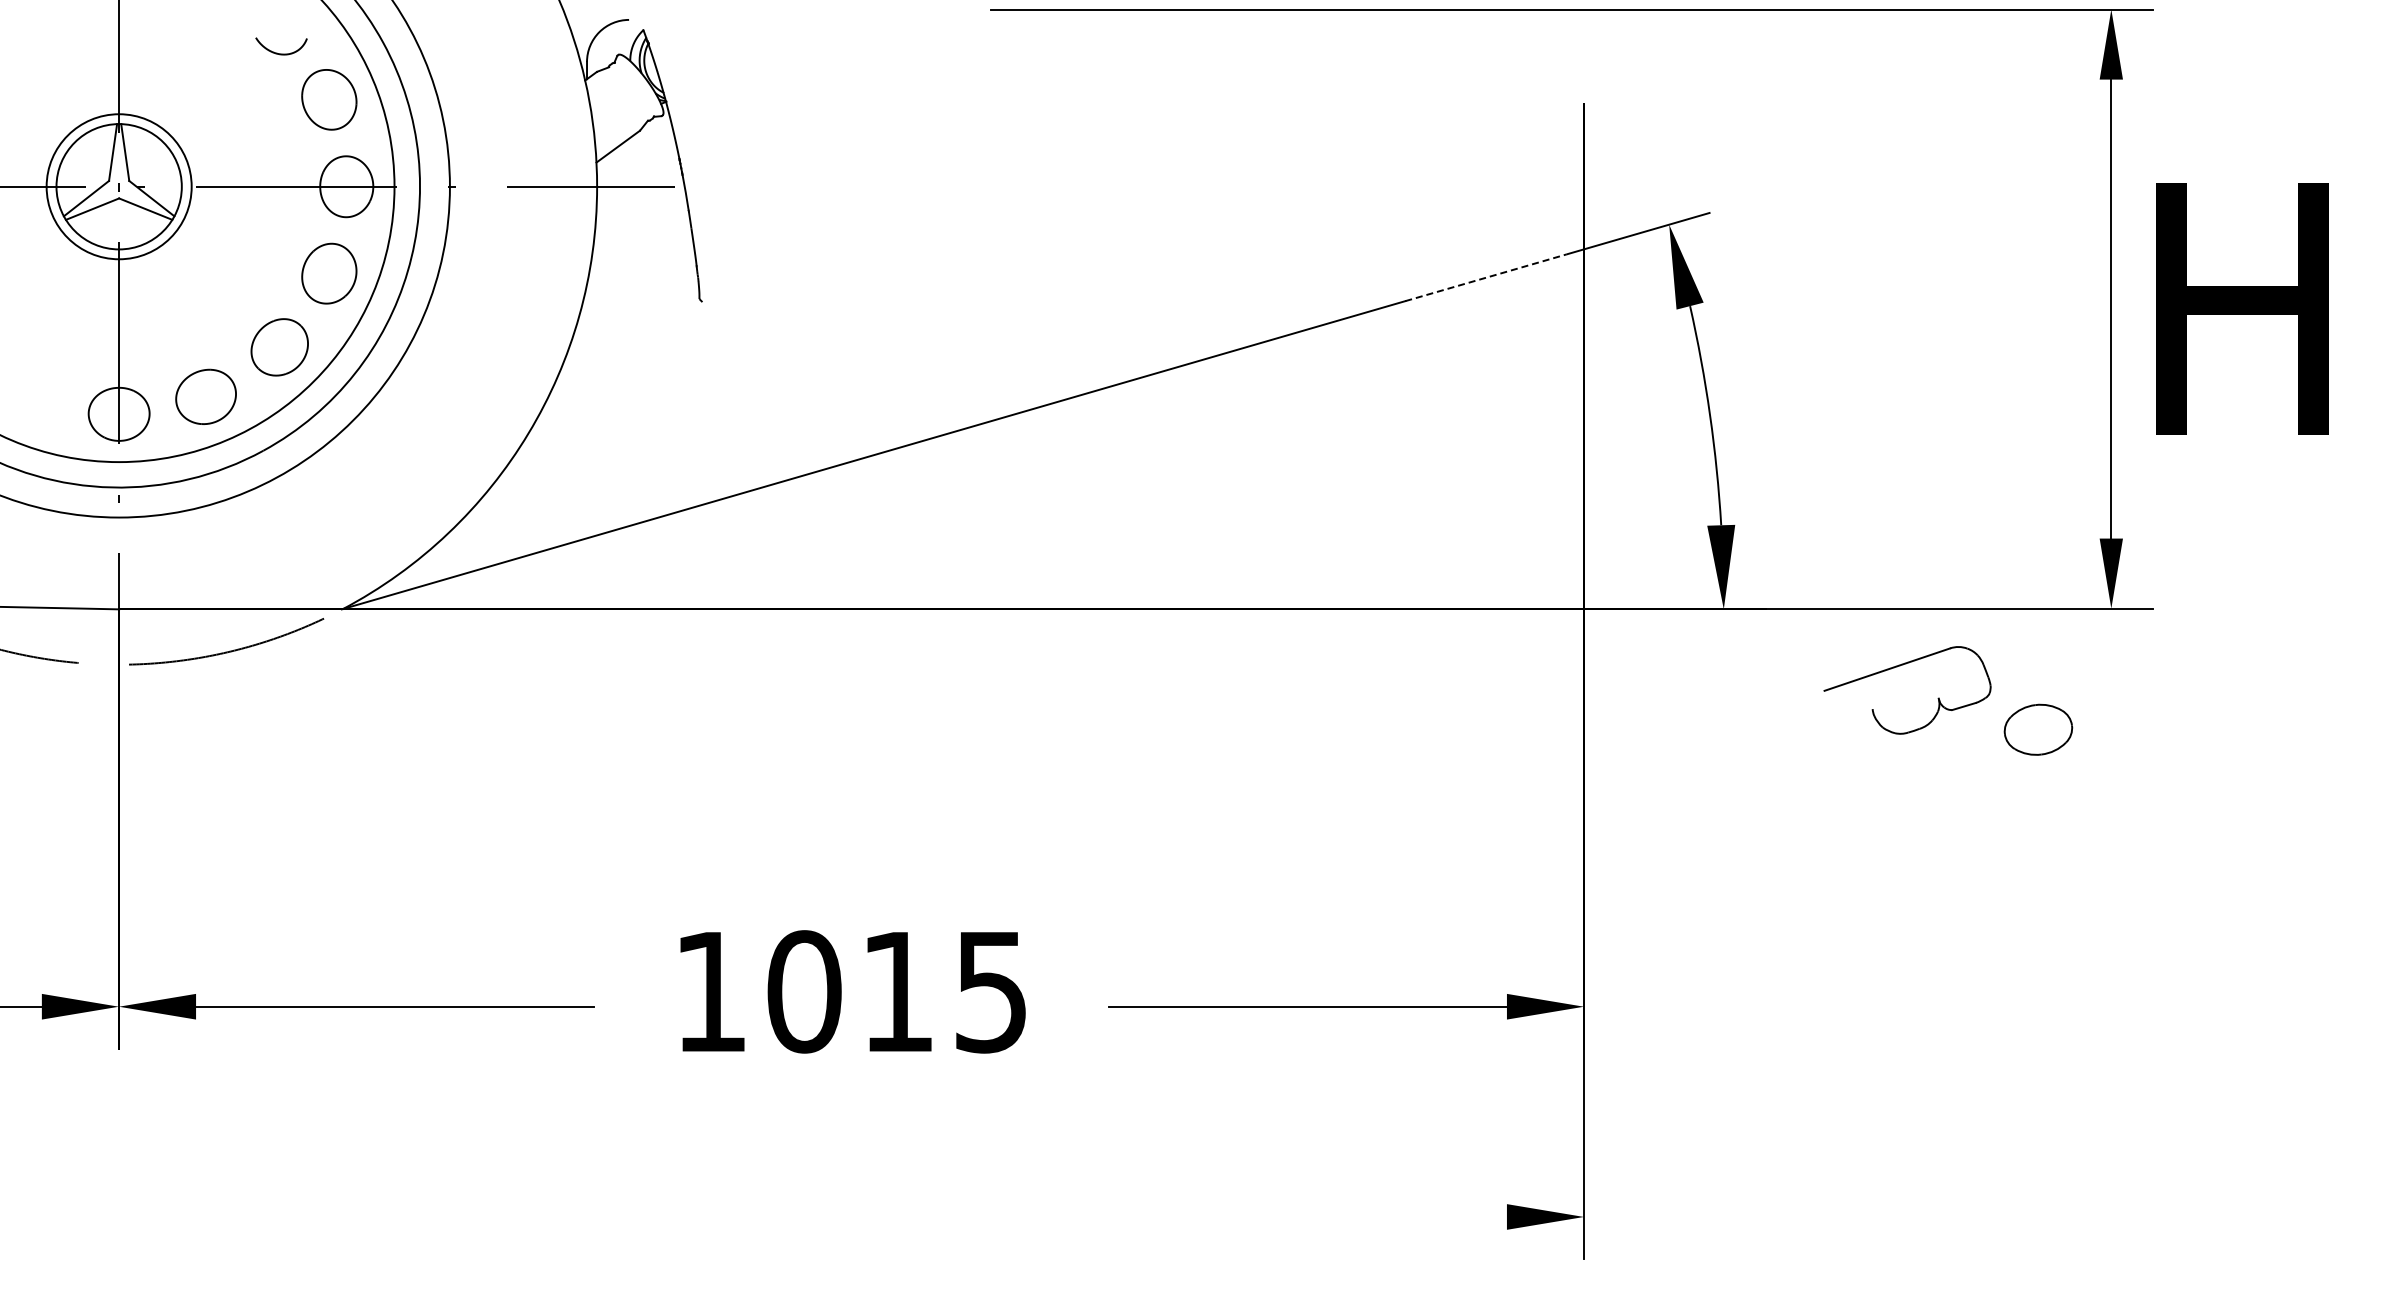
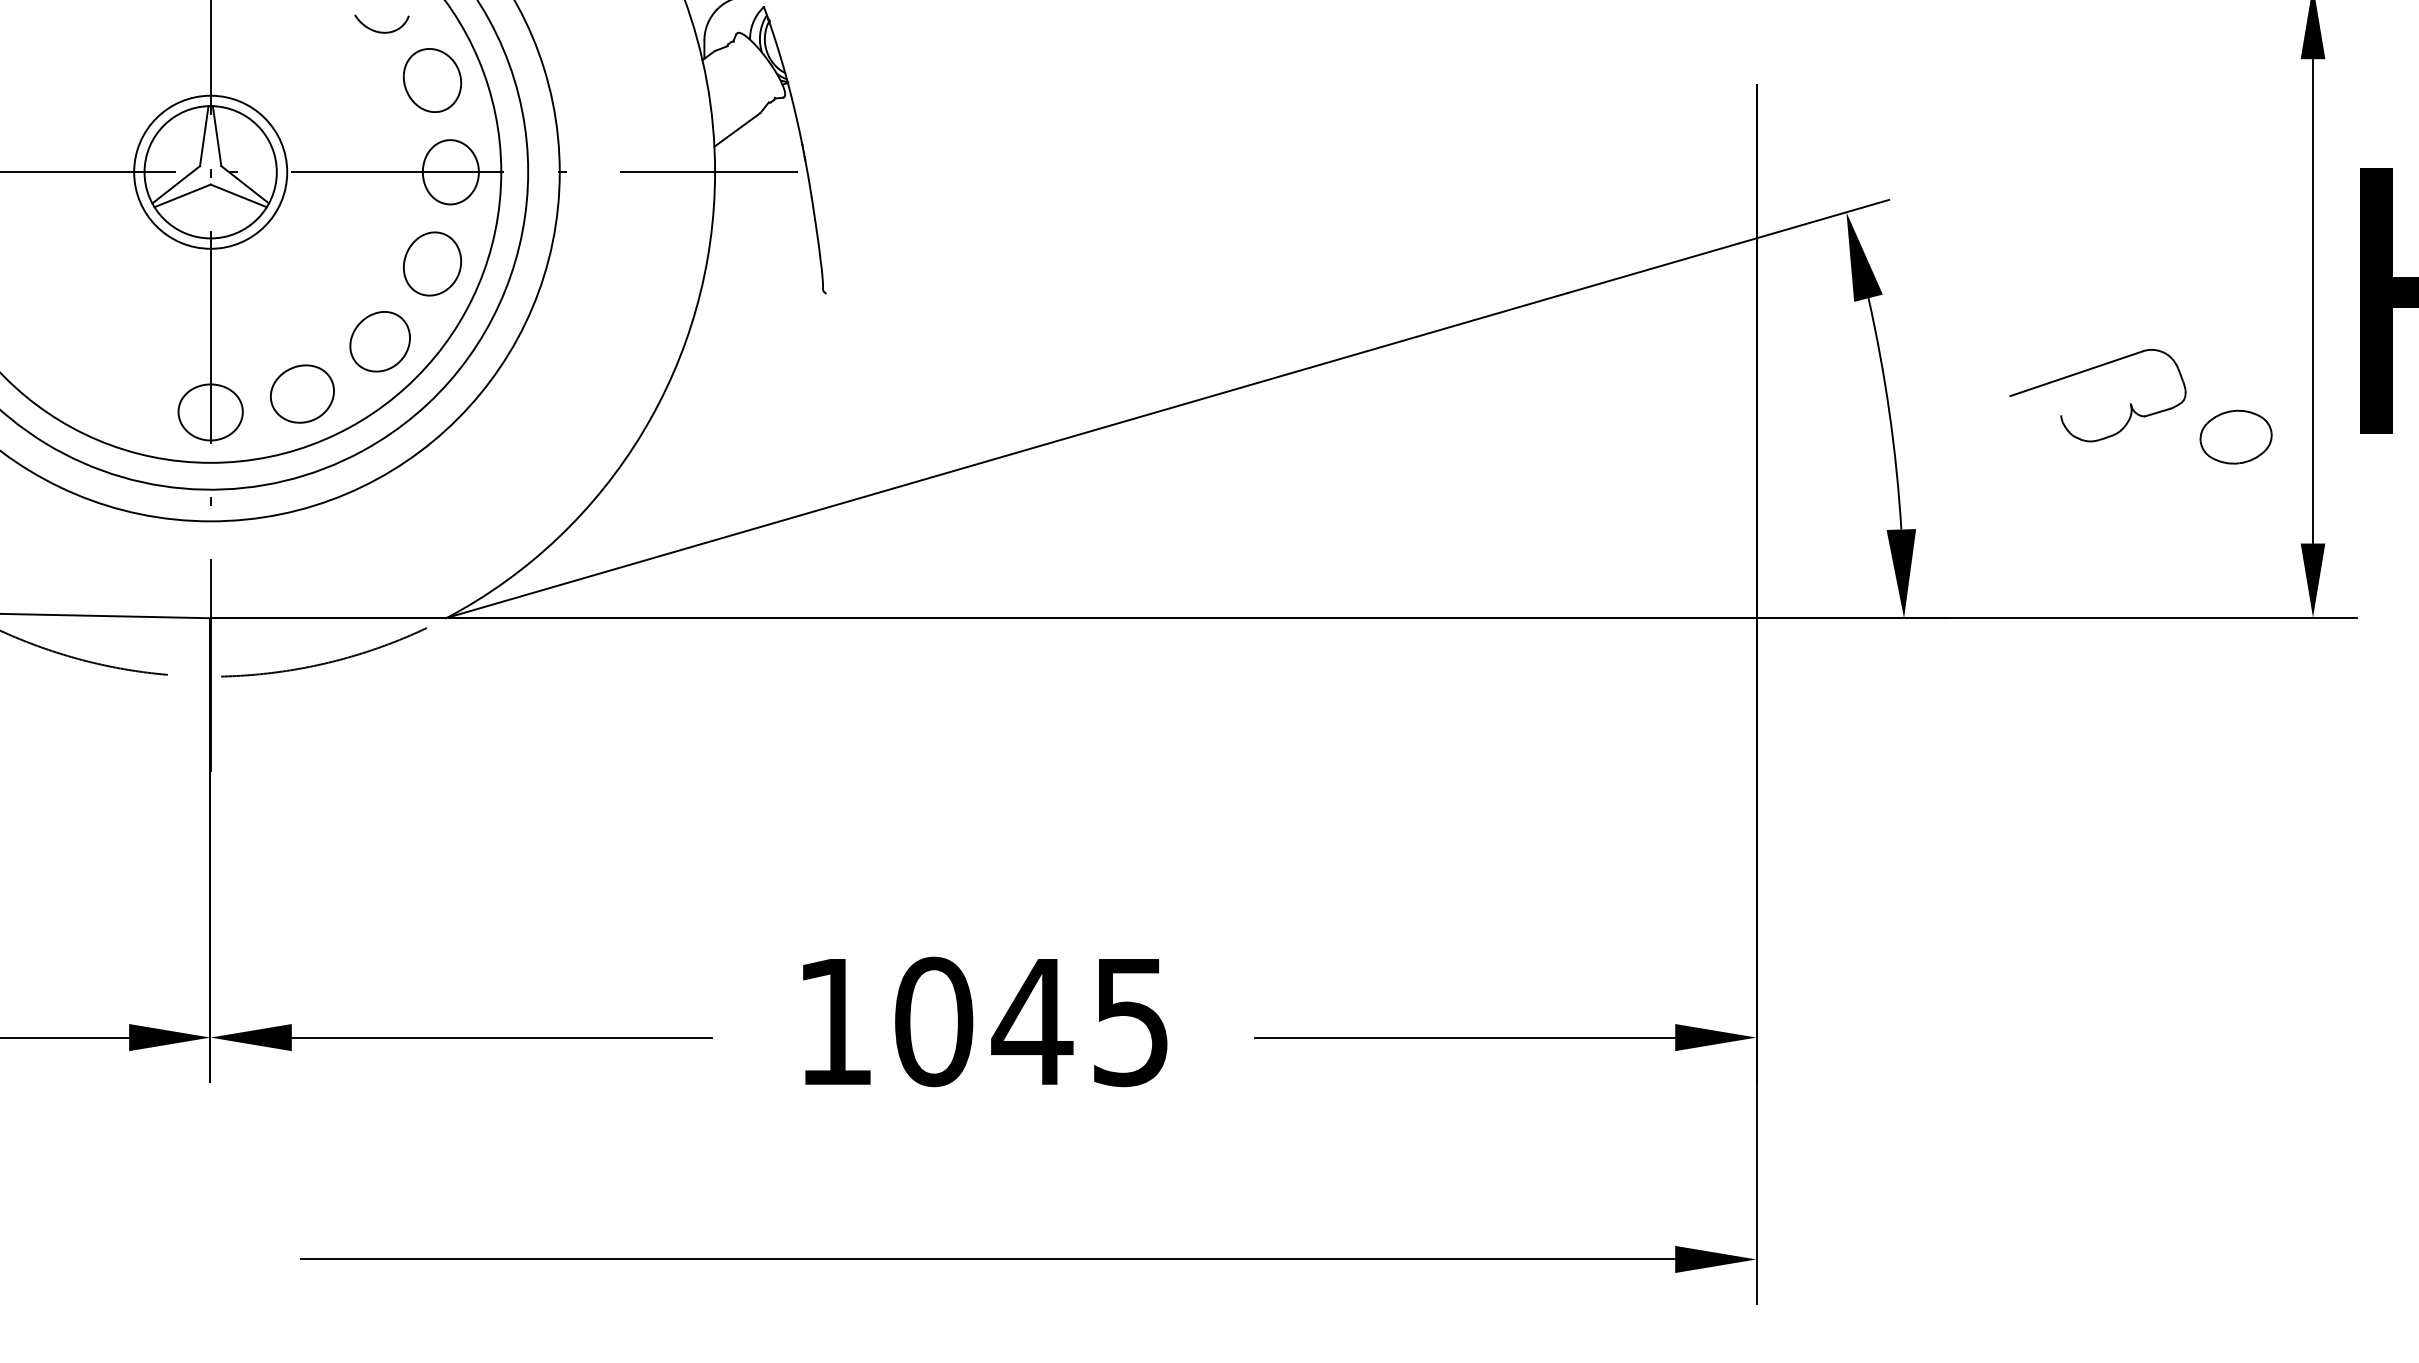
line: (1486, 277) -> (1653, 268), dashed -> solid
part: (1943, 705) -> (2135, 411), moved
text: (897, 991) -> (1032, 1021), 1015 -> 1045
line: (855, 1216) -> (987, 1258), added

